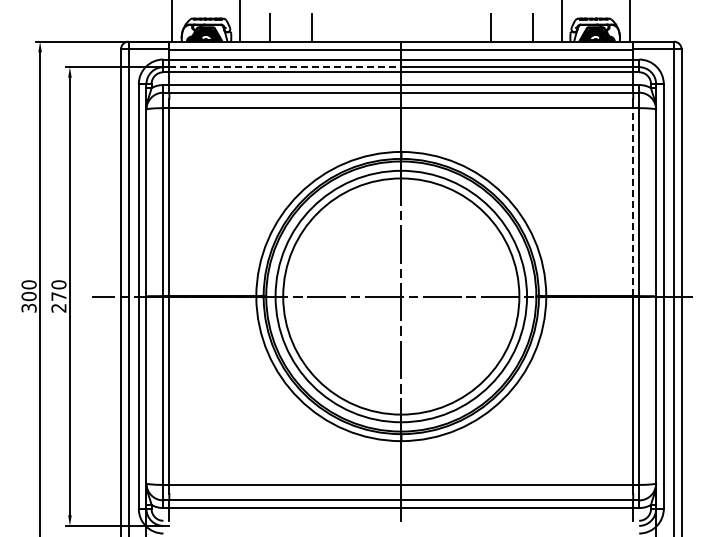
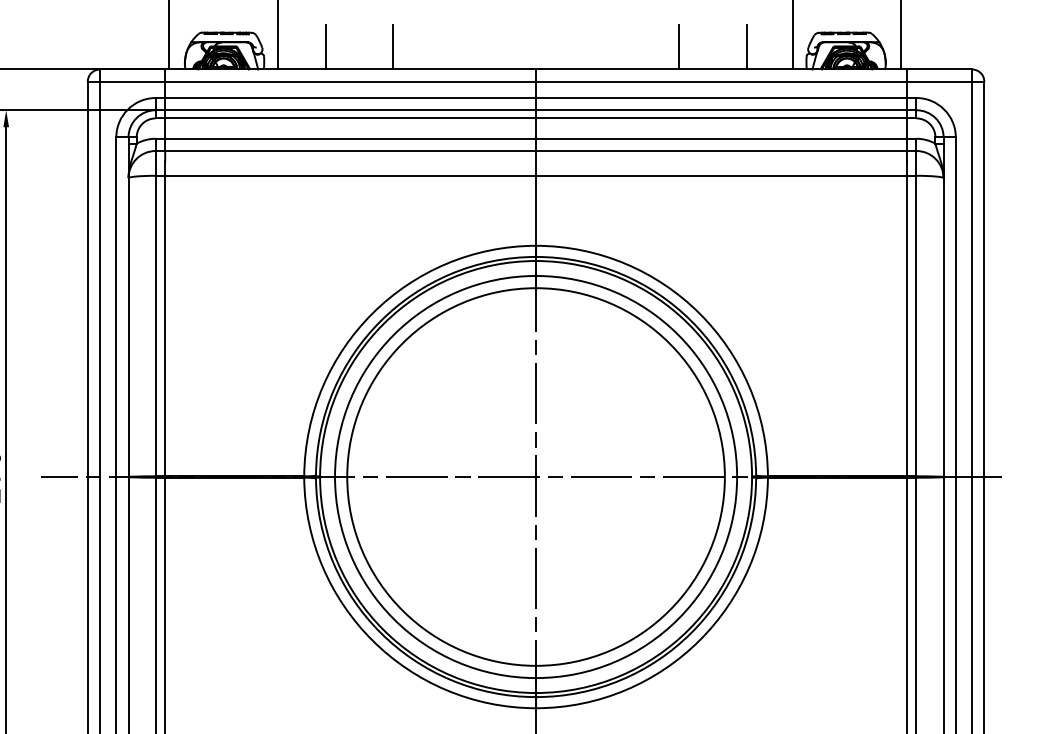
line: (285, 67) -> (350, 110), dashed -> solid
line: (633, 202) -> (907, 326), dashed -> solid

